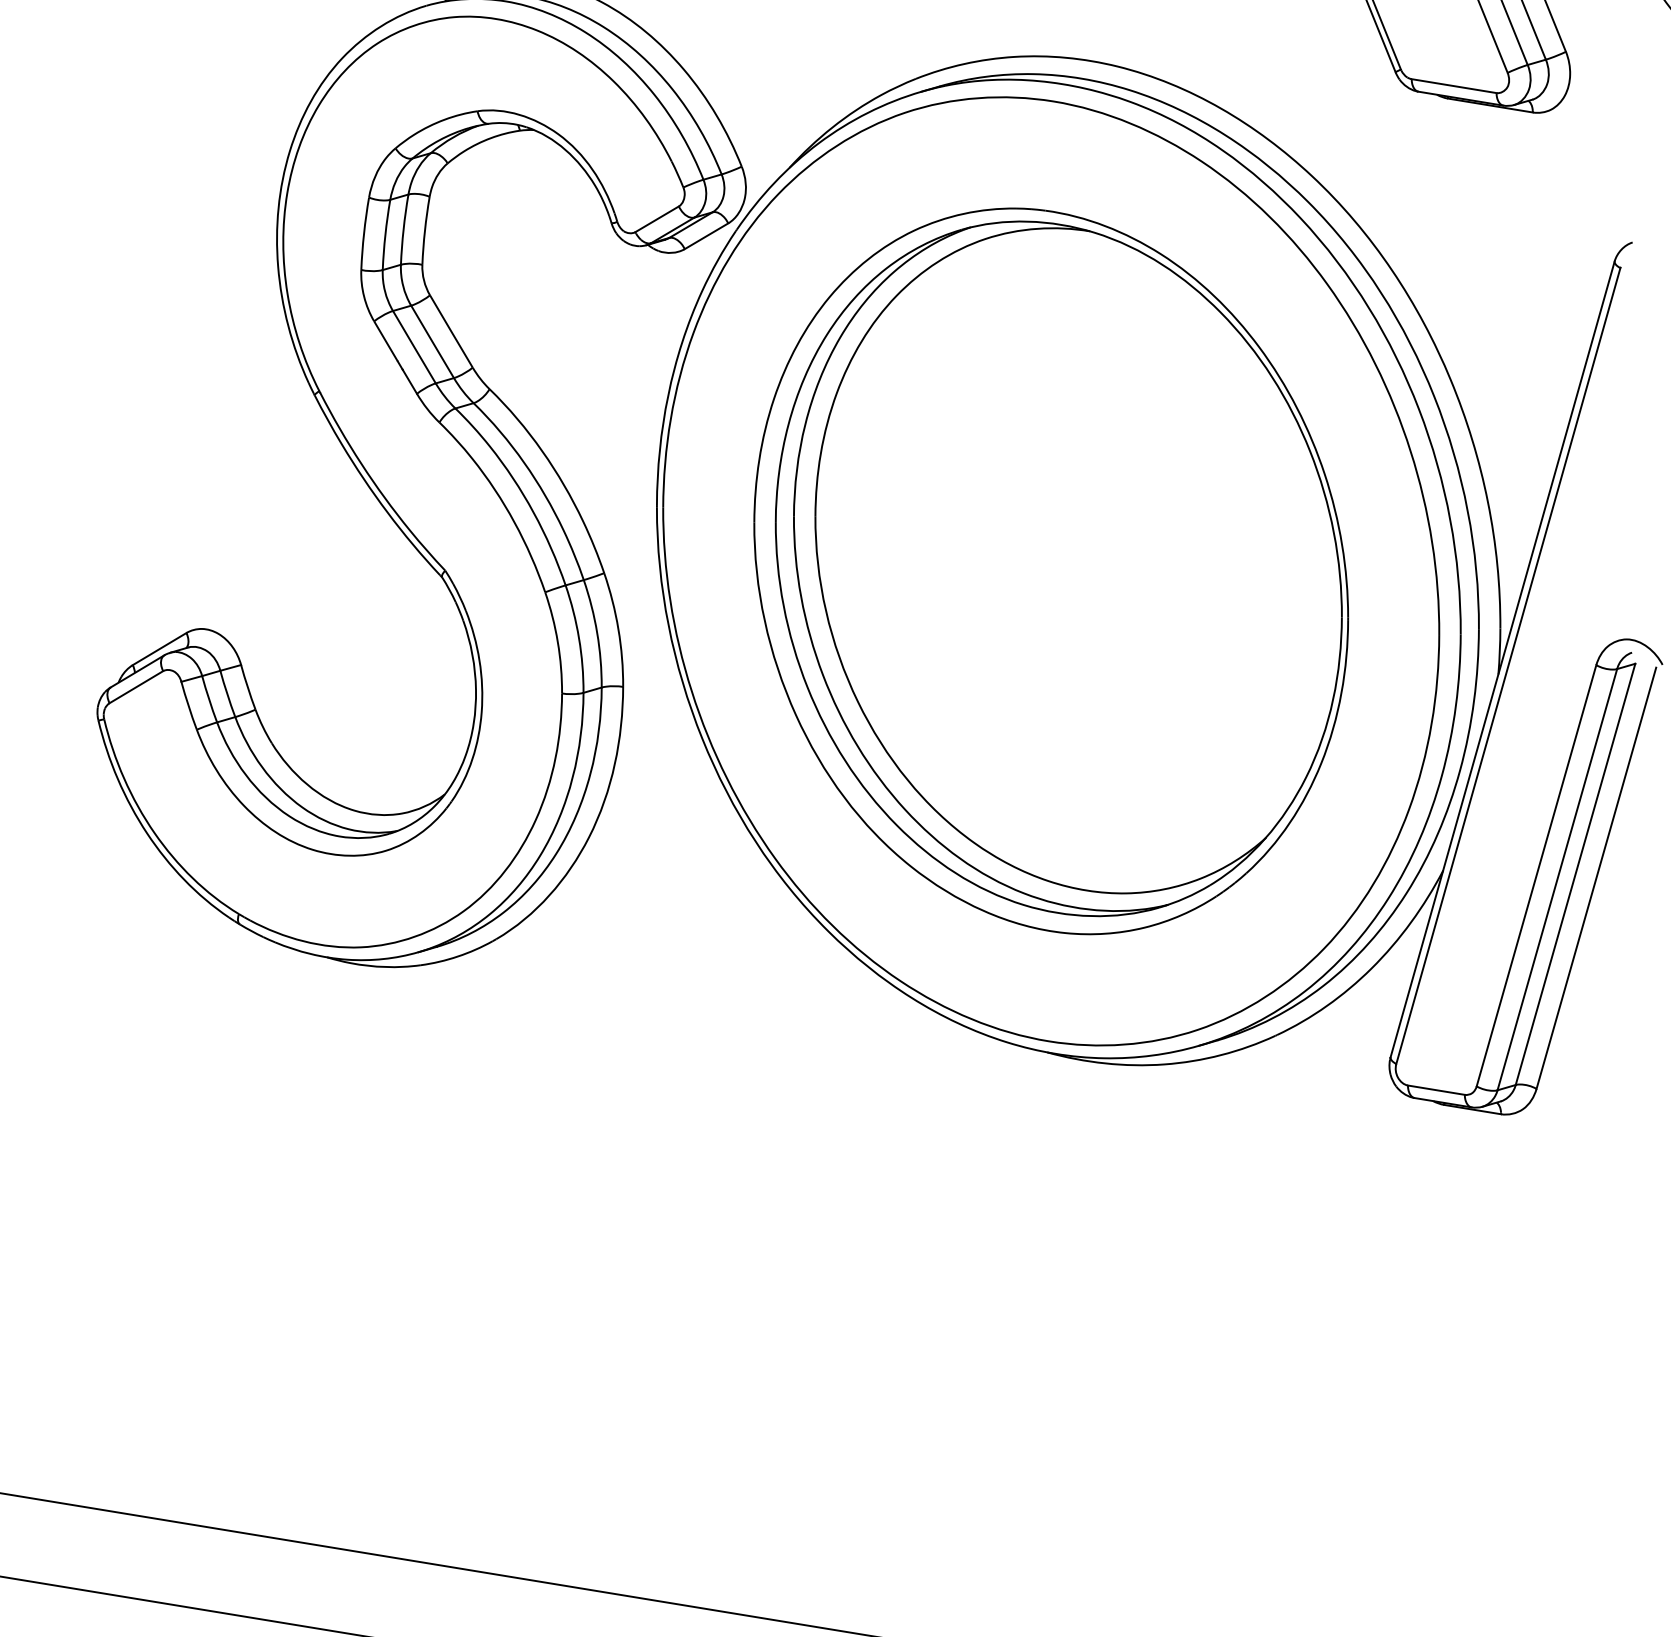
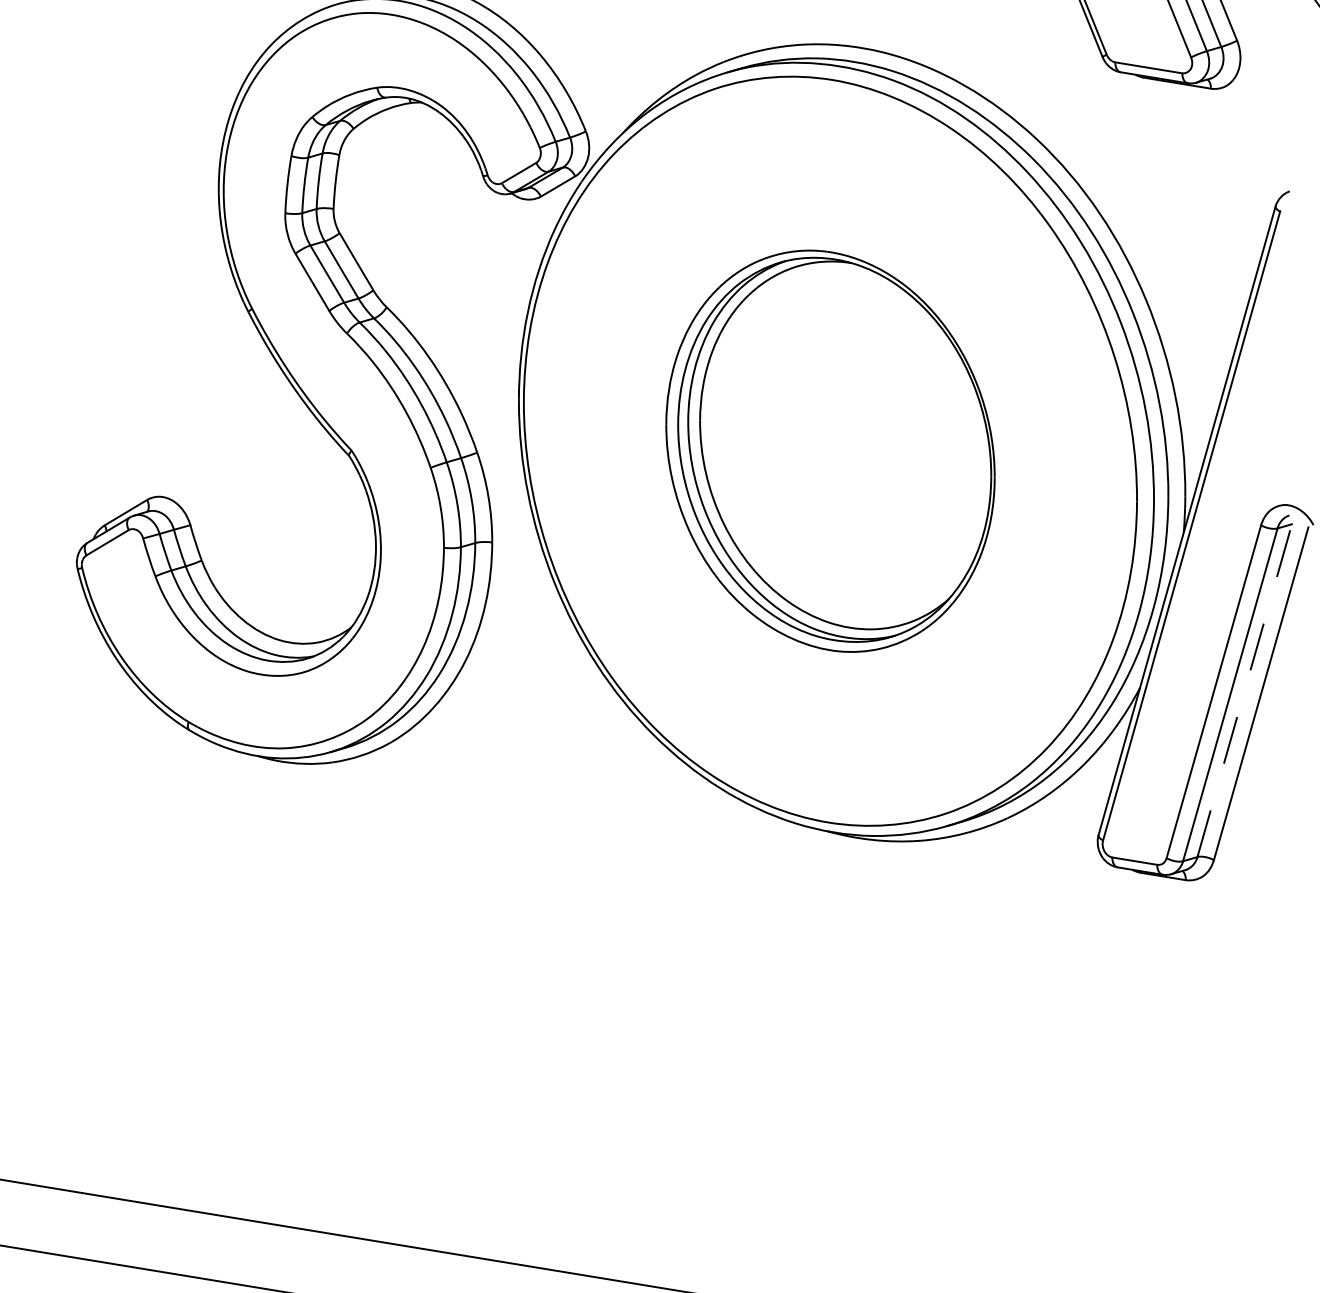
part: (1051, 571) -> (830, 451), size x0.7
line: (1575, 874) -> (1244, 690), solid -> dashed

